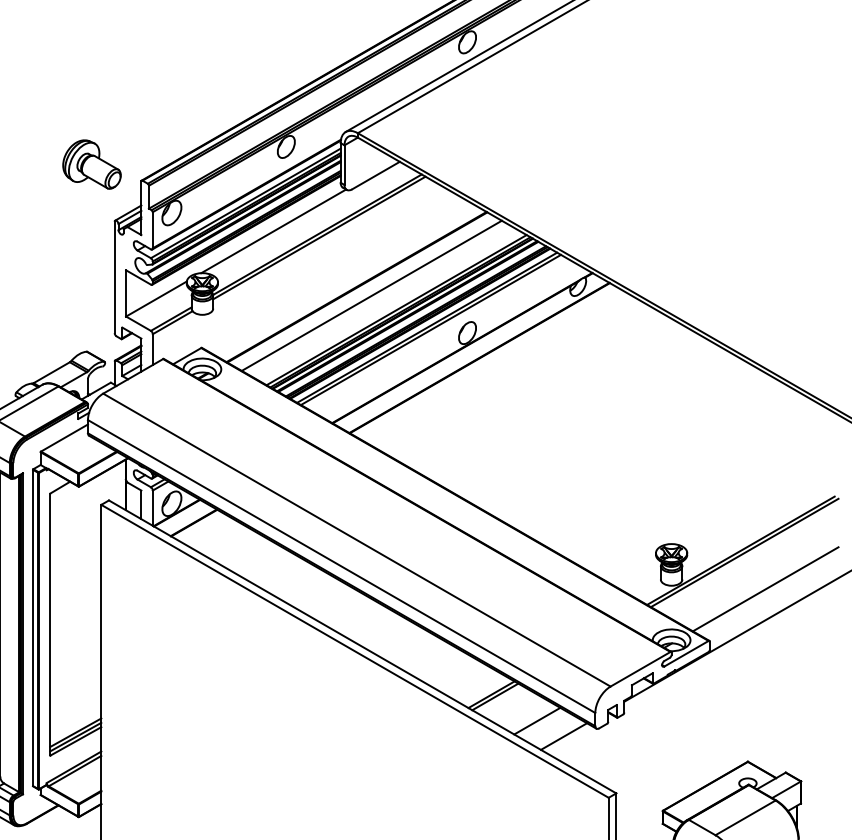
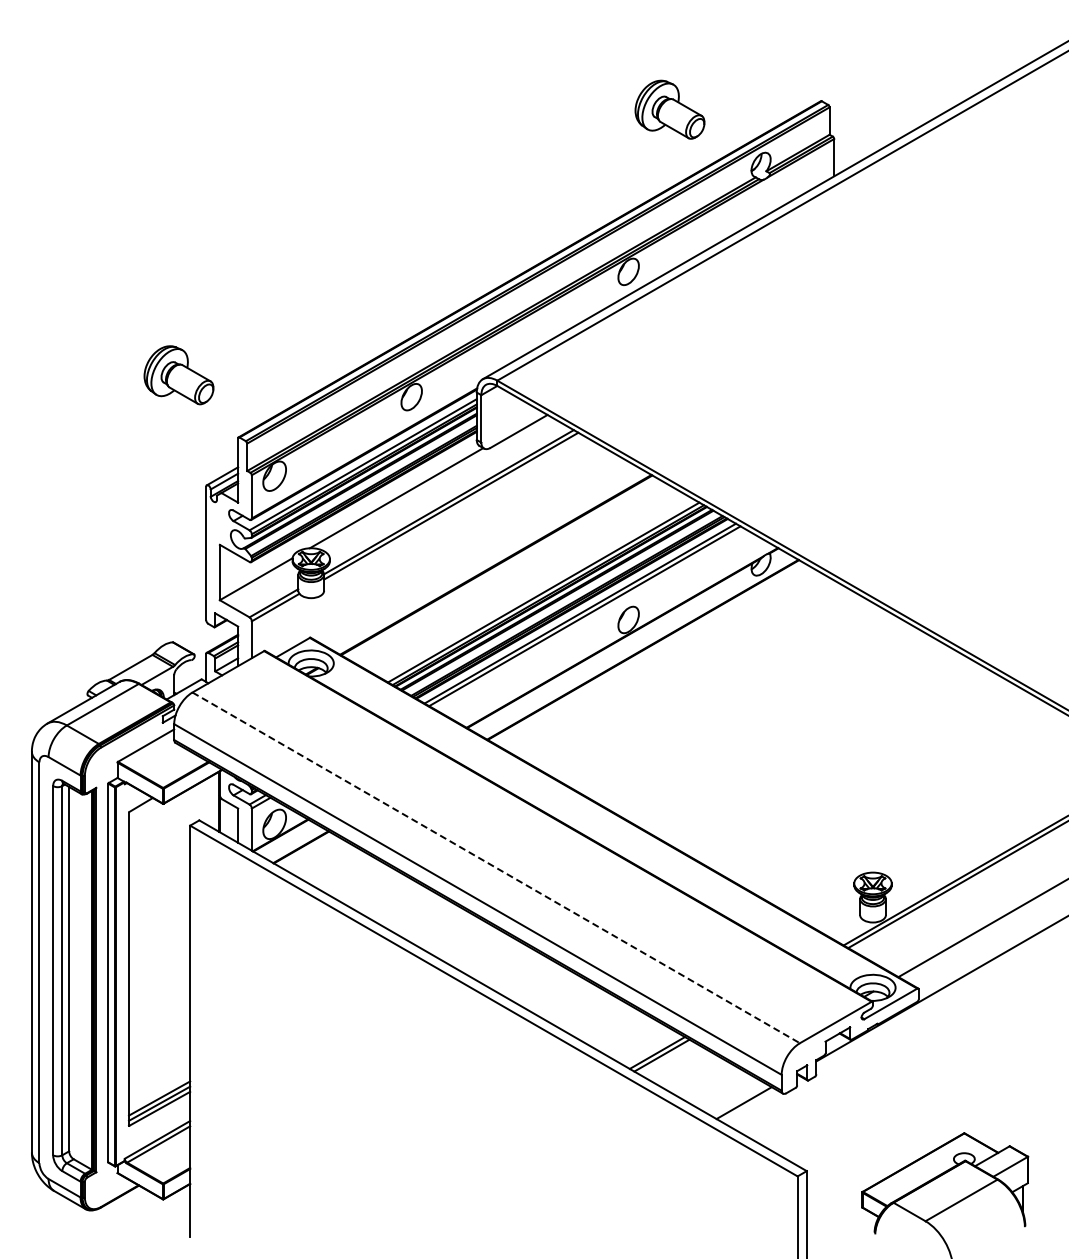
part: (91, 164) -> (178, 375), moved
line: (371, 295) -> (513, 575), removed
line: (357, 539) -> (496, 867), solid -> dashed
line: (536, 721) -> (711, 1084), removed

